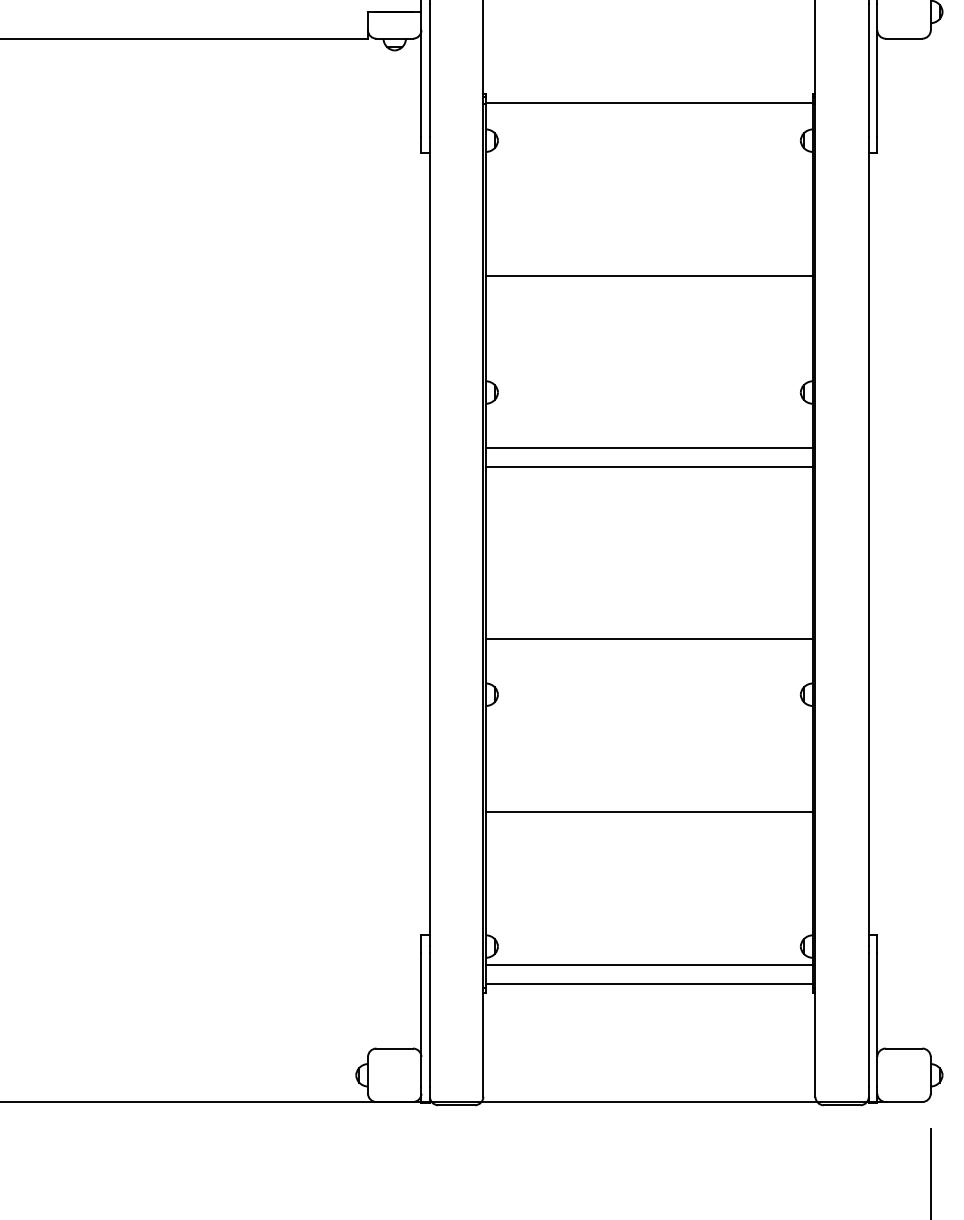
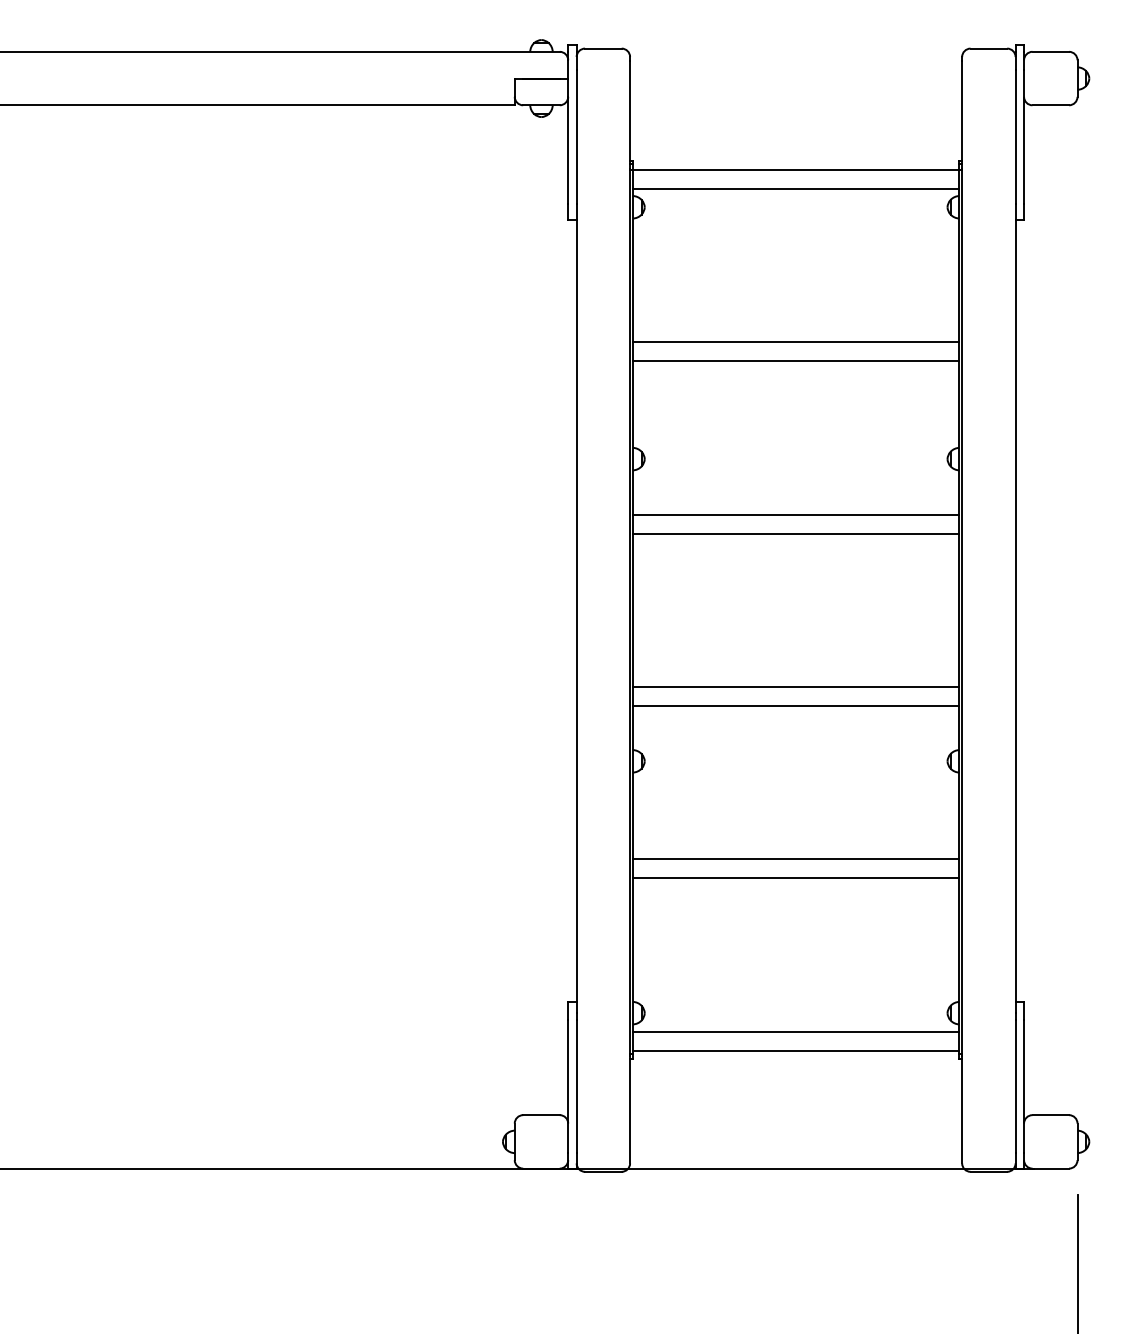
line: (648, 121) -> (795, 188), added
line: (648, 294) -> (795, 361), added
line: (648, 619) -> (795, 686), added
line: (648, 792) -> (795, 859), added

